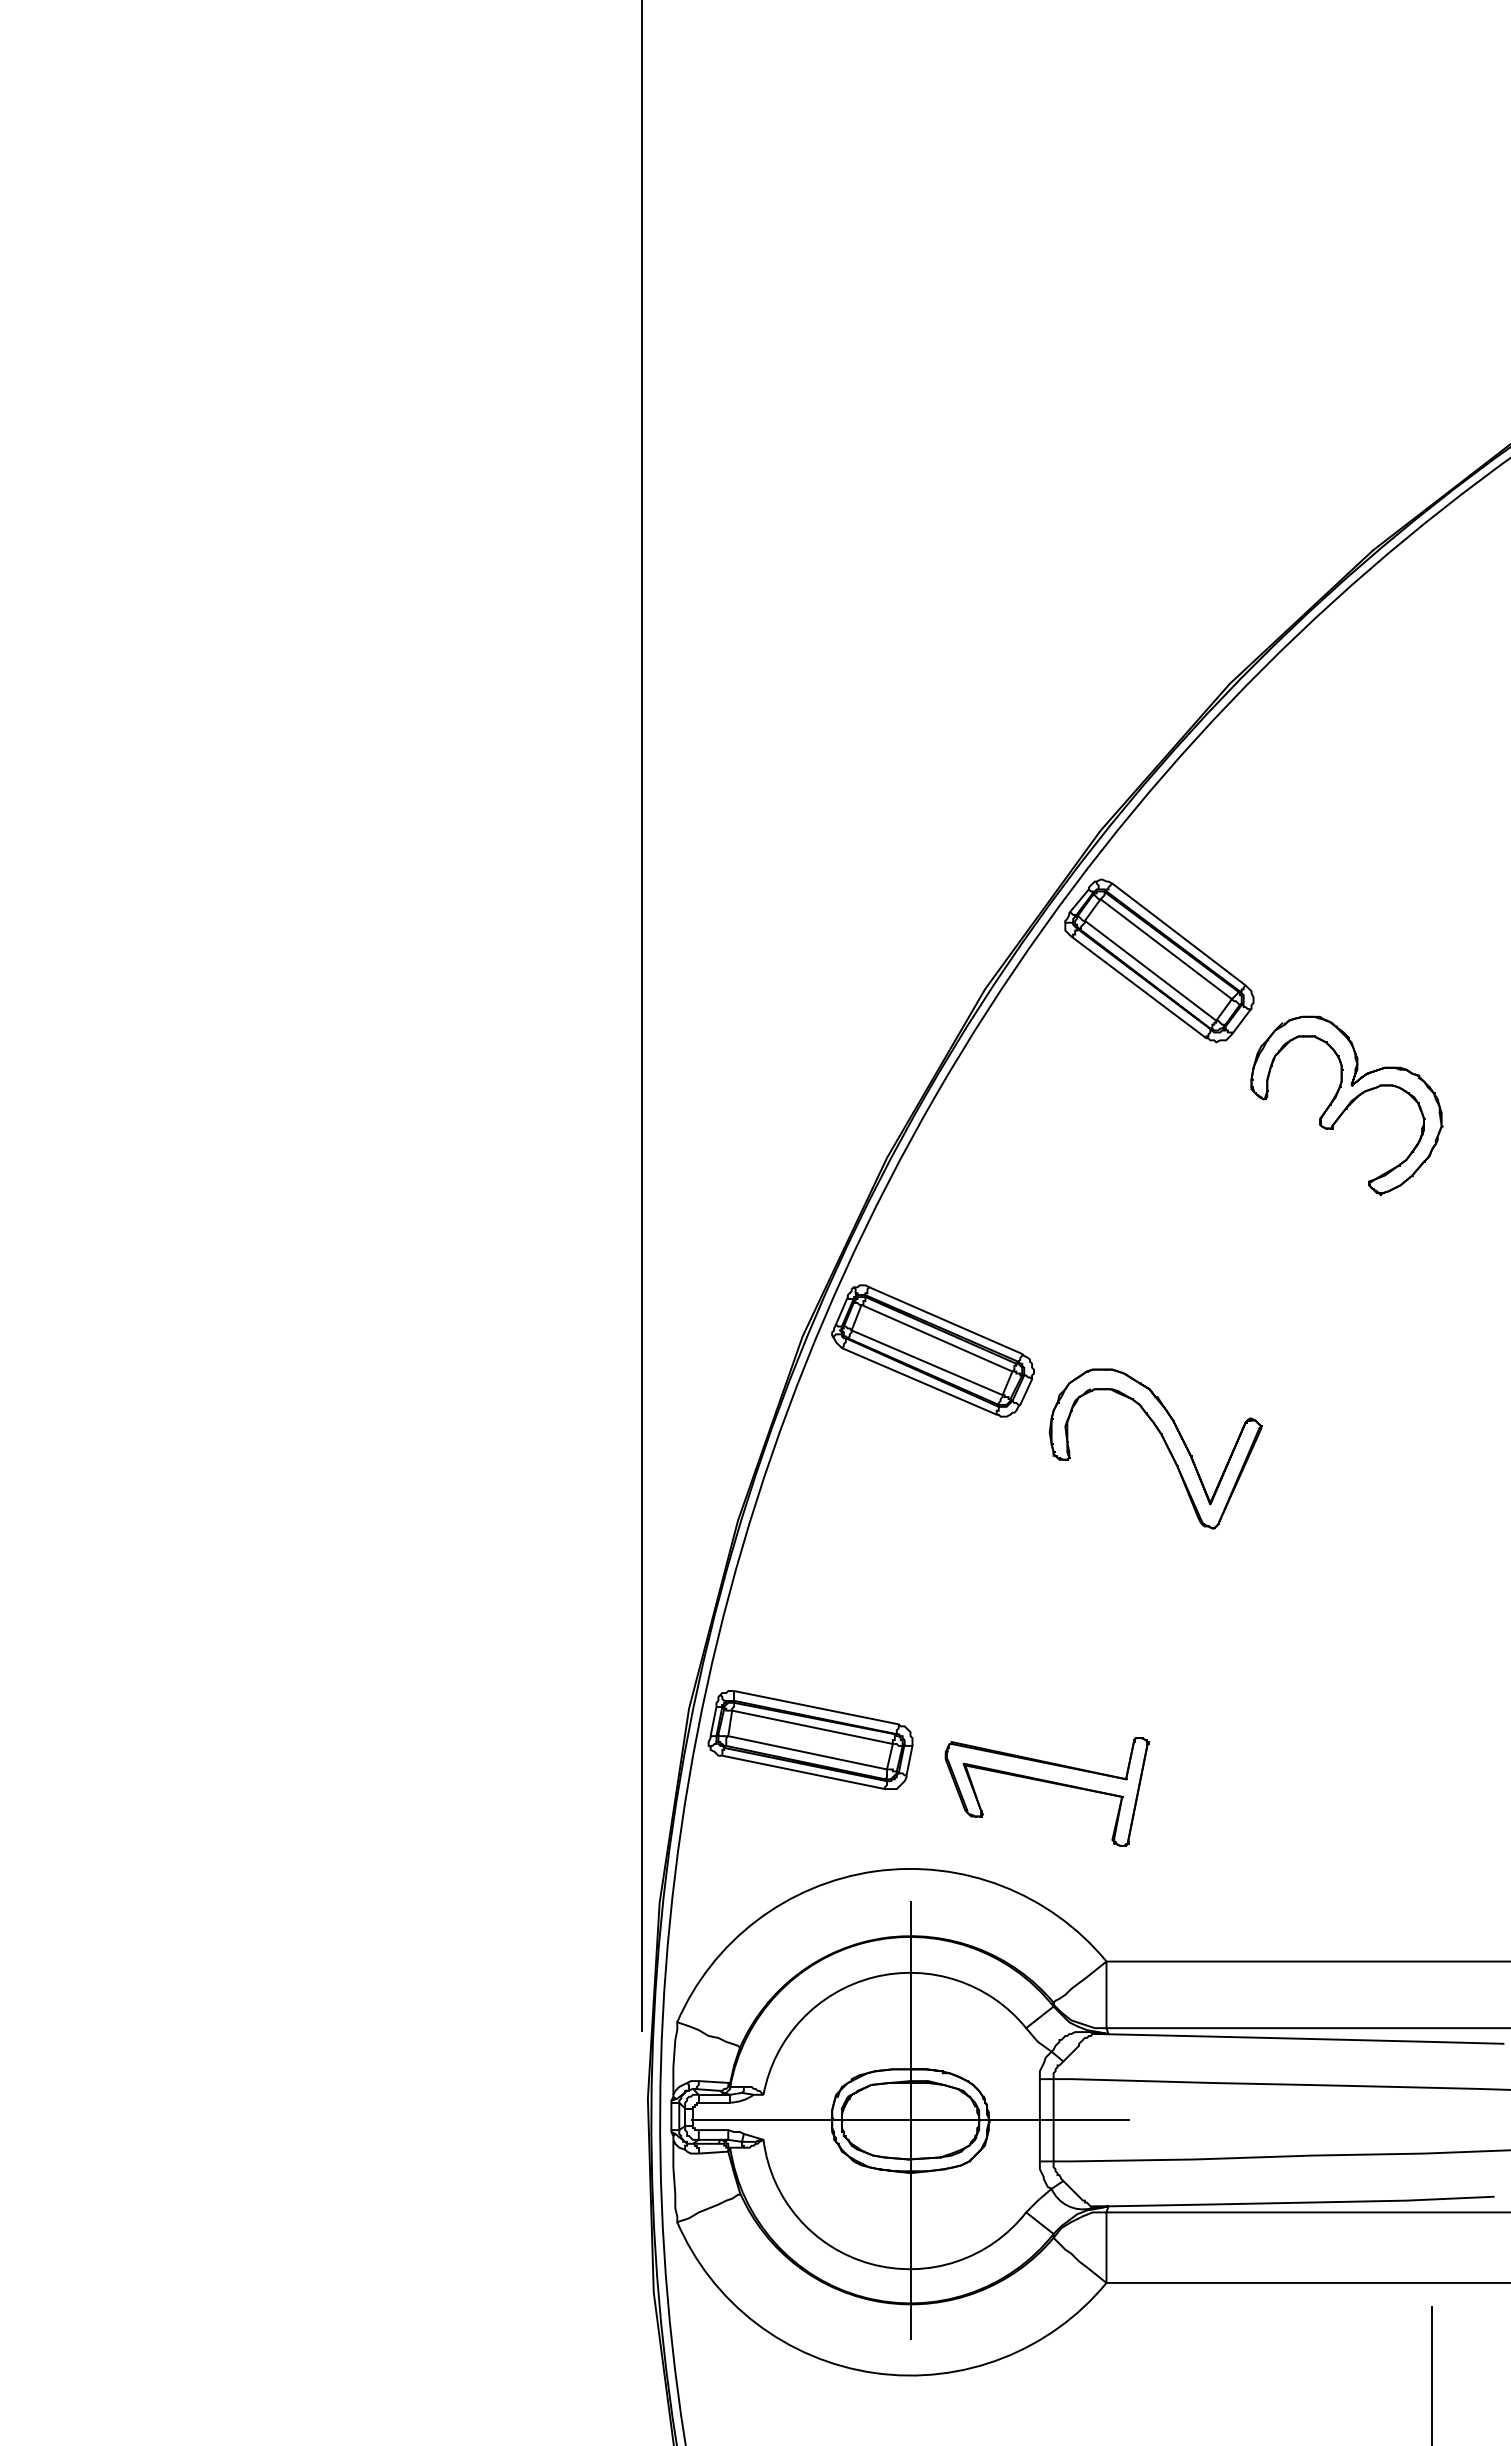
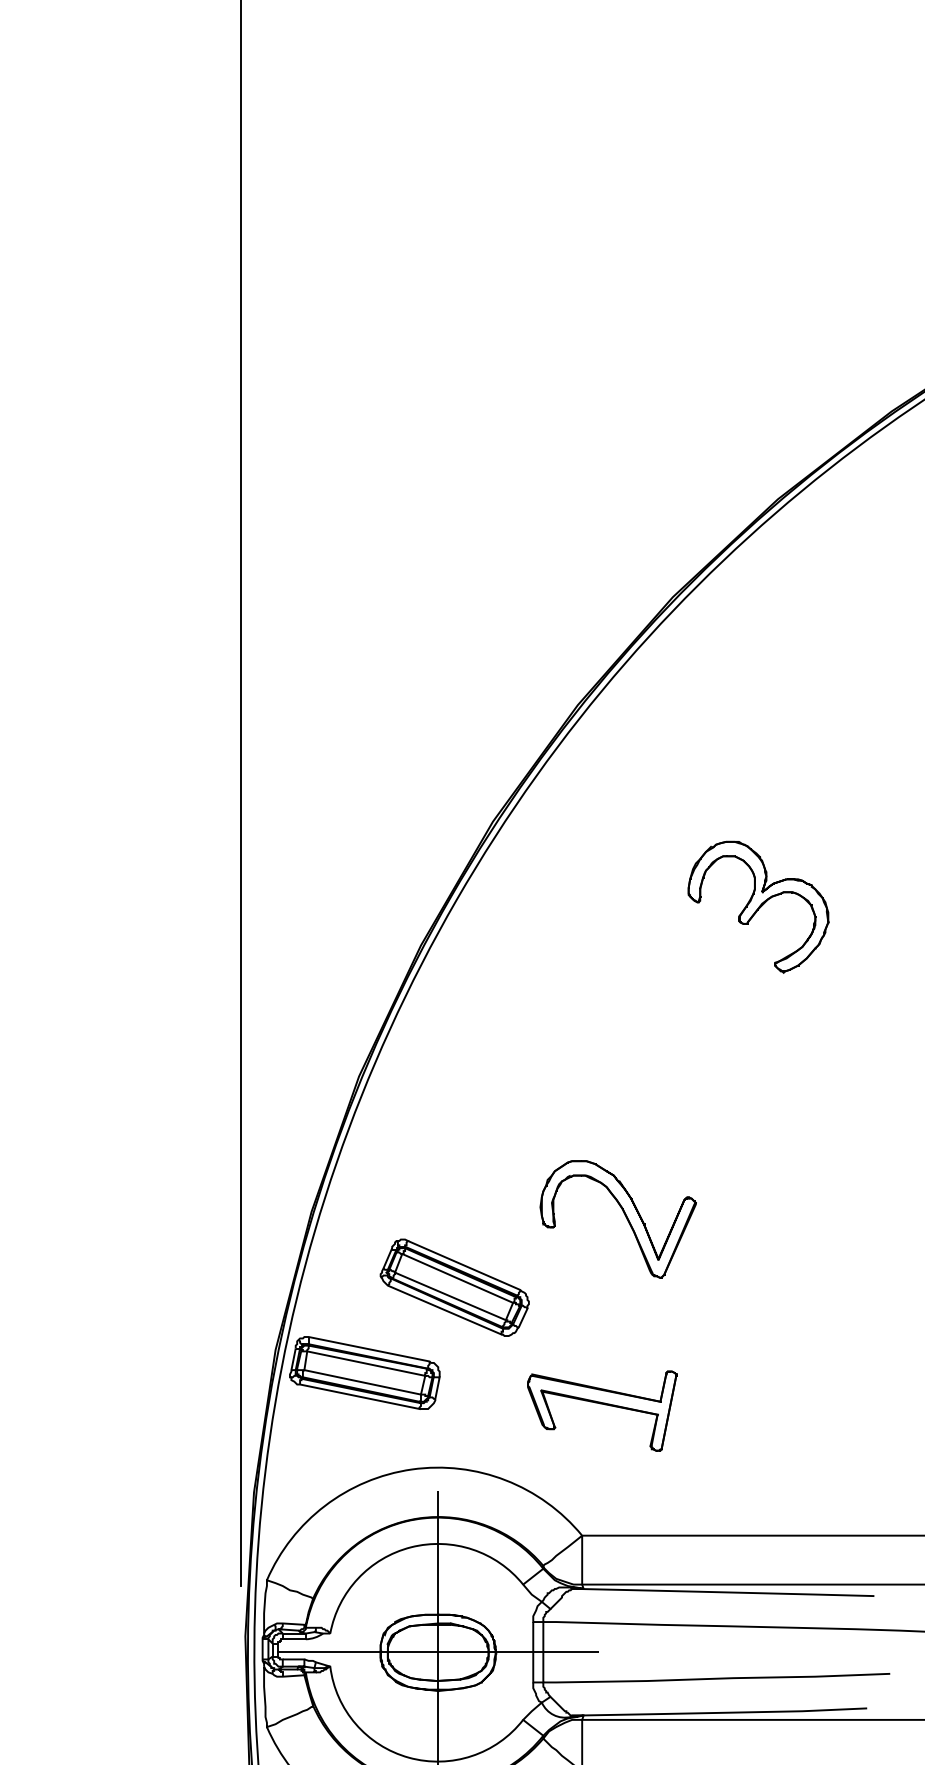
part: (1159, 960) -> (621, 800), removed
part: (932, 1350) -> (454, 1287), moved
part: (1164, 1443) -> (624, 1215), moved
part: (1048, 1783) -> (603, 1404), moved

